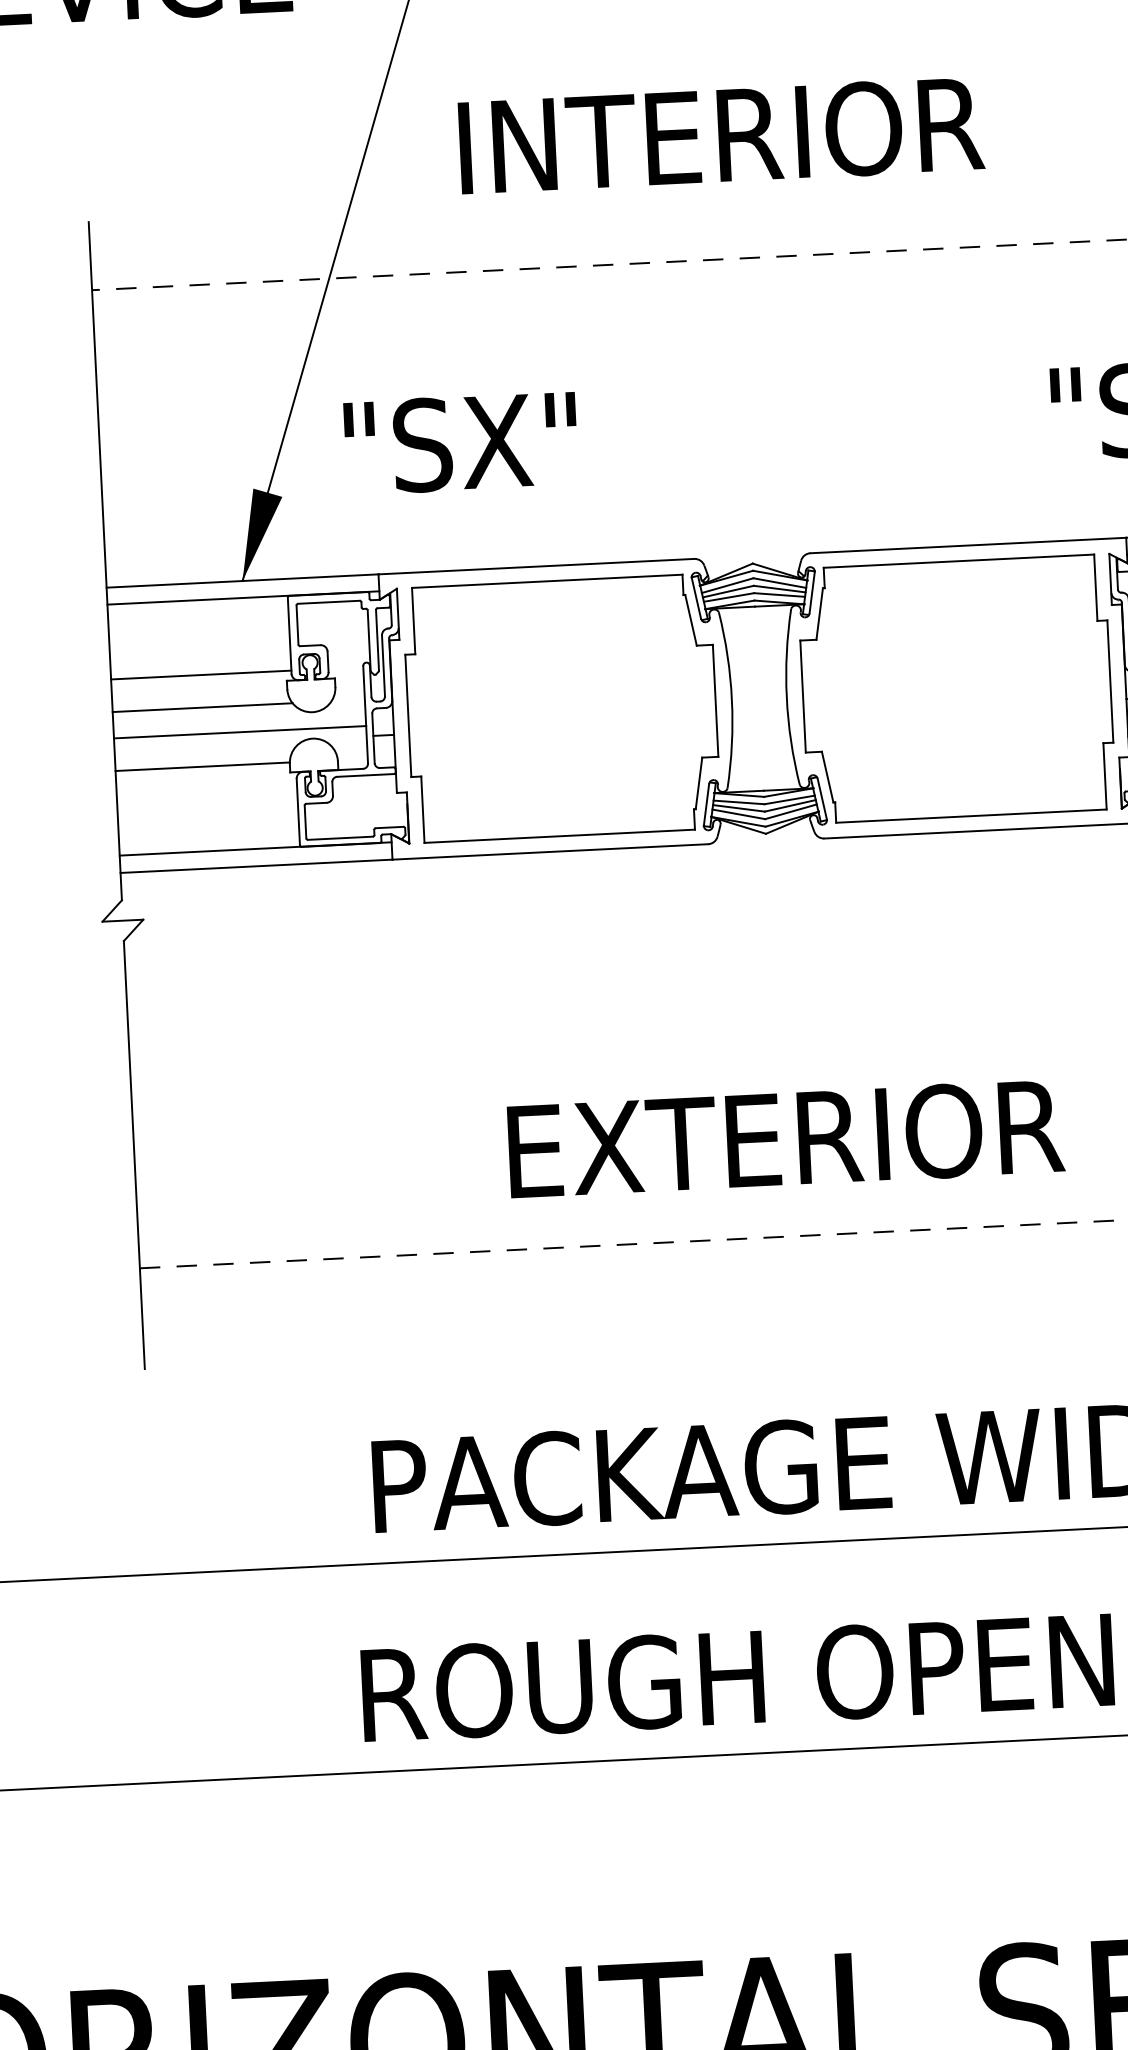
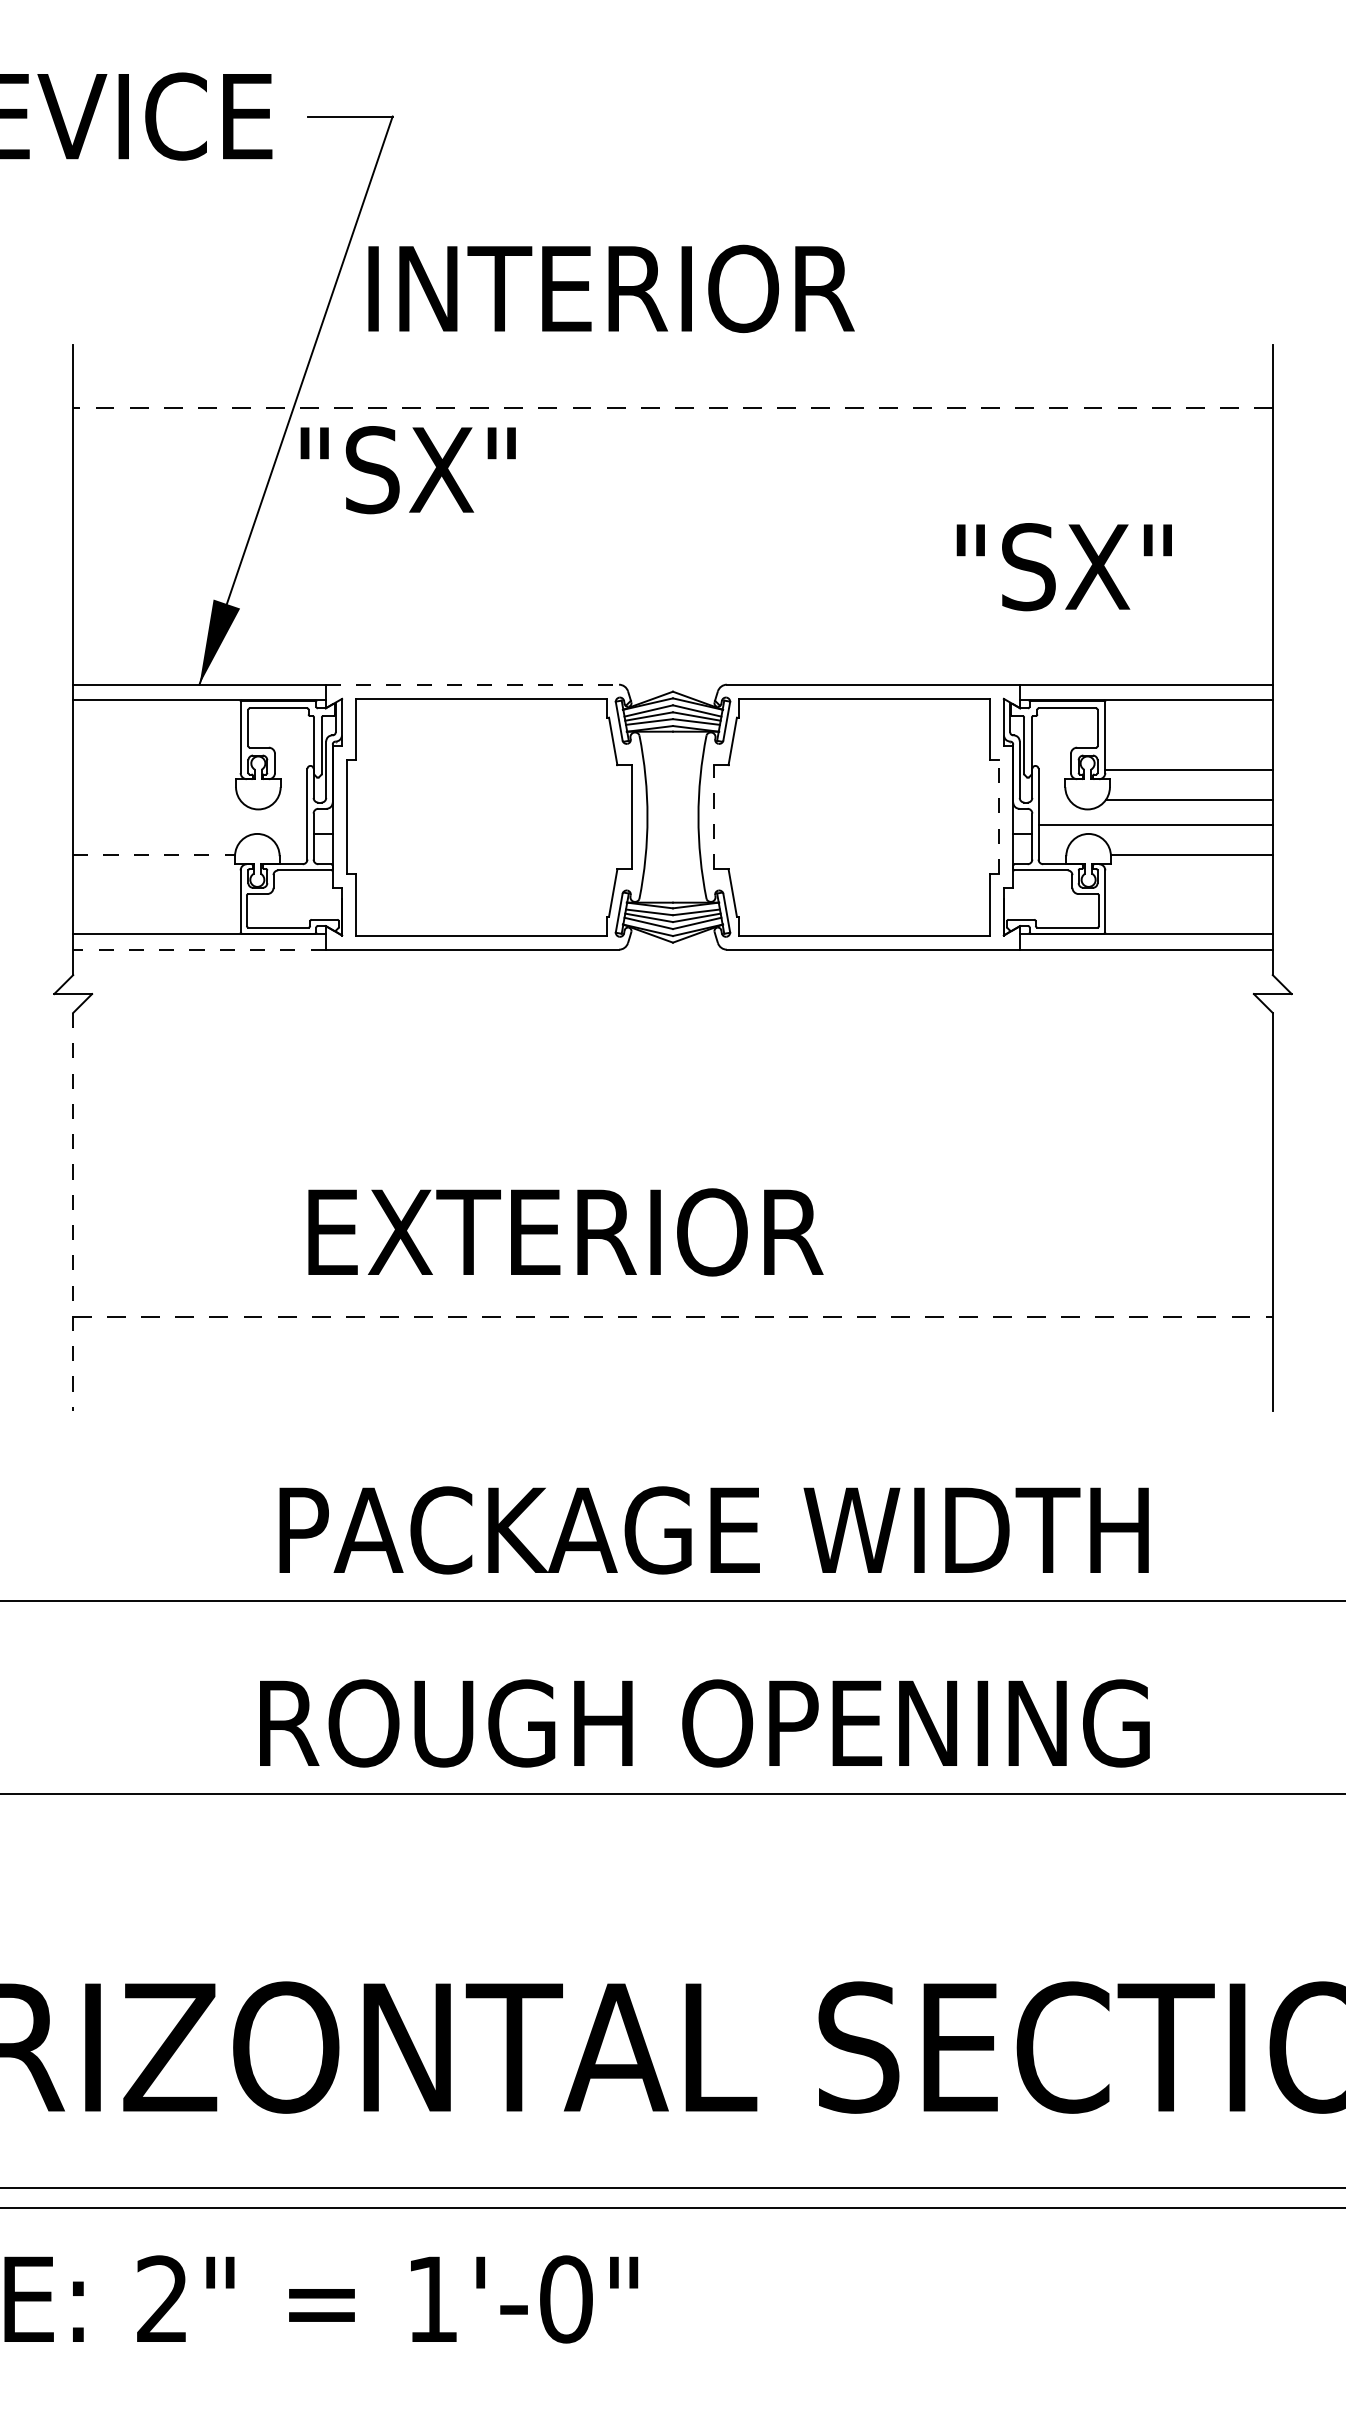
text: (721, 135) -> (611, 288), moved
text: (460, 443) -> (407, 470), moved
line: (536, 566) -> (472, 684), solid -> dashed
line: (200, 674) -> (156, 769), removed
line: (1110, 681) -> (999, 817), solid -> dashed
line: (802, 695) -> (713, 816), solid -> dashed
line: (202, 707) -> (156, 800), removed
line: (240, 731) -> (190, 824), removed
line: (203, 767) -> (154, 855), solid -> dashed
line: (255, 866) -> (198, 949), solid -> dashed
text: (785, 1139) -> (565, 1232), moved
line: (134, 1154) -> (73, 1211), solid -> dashed

